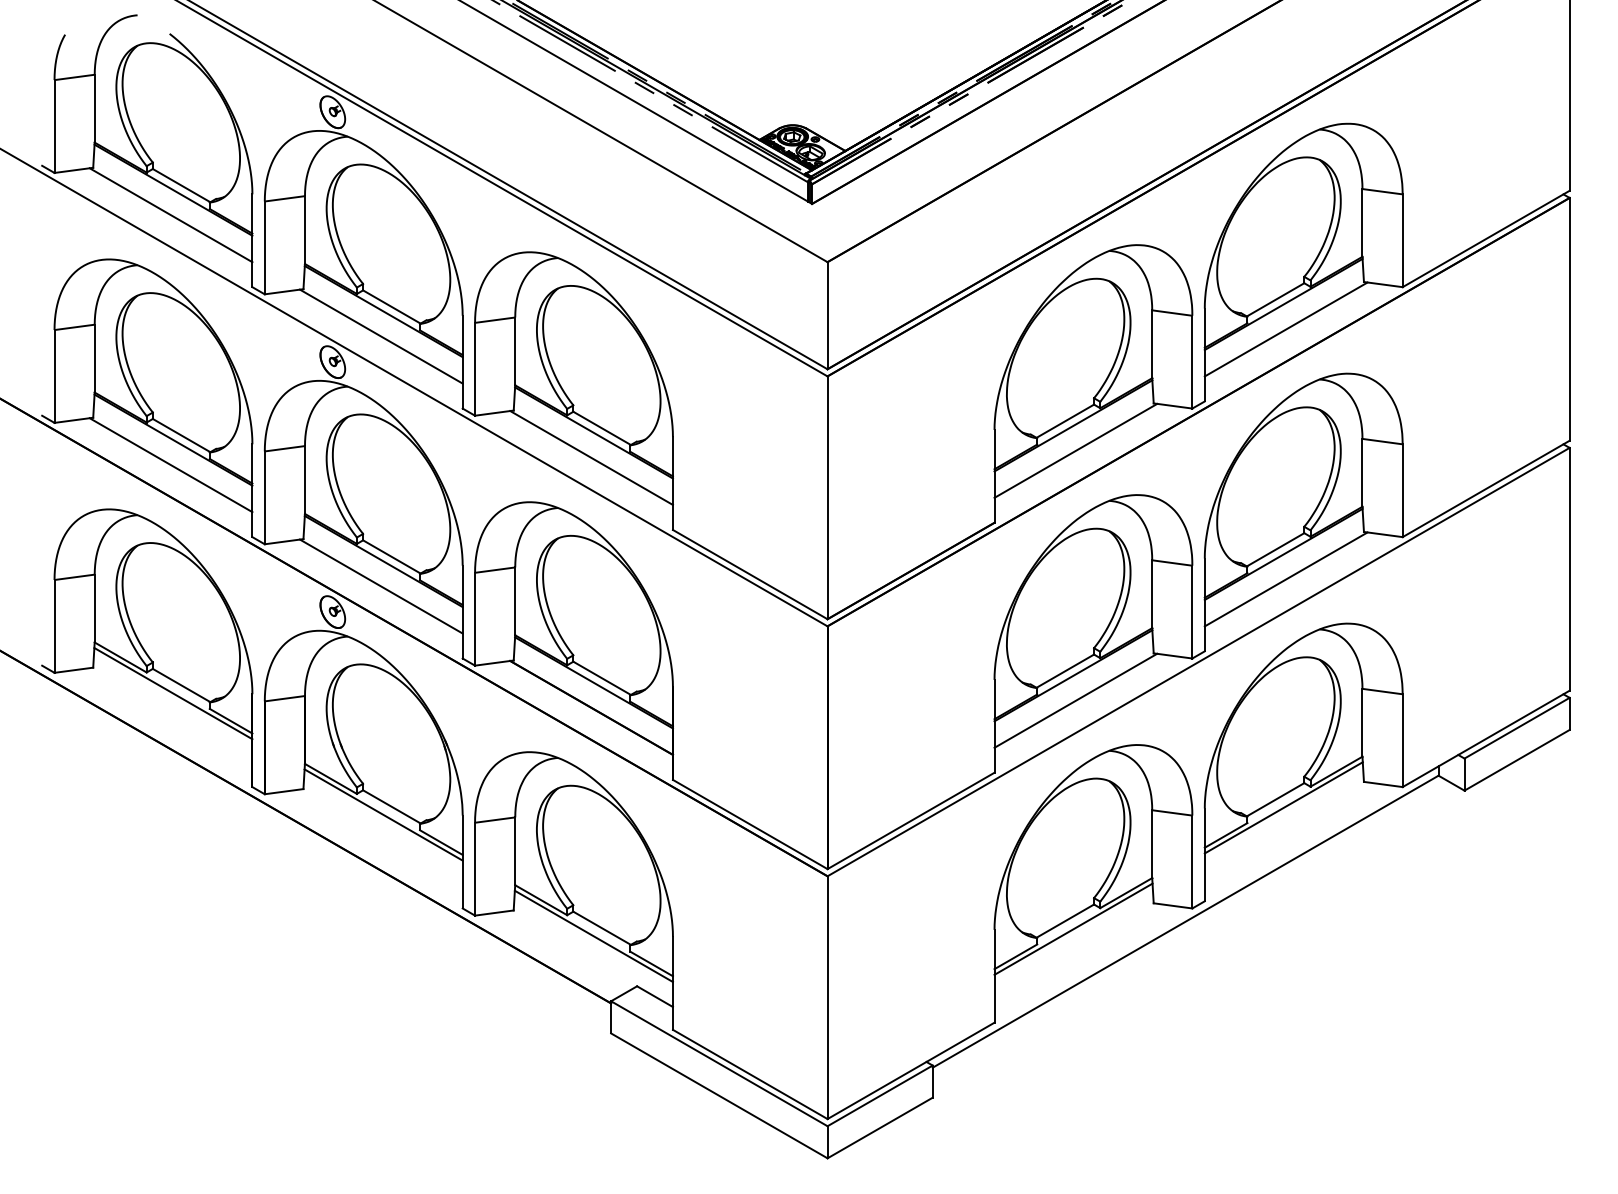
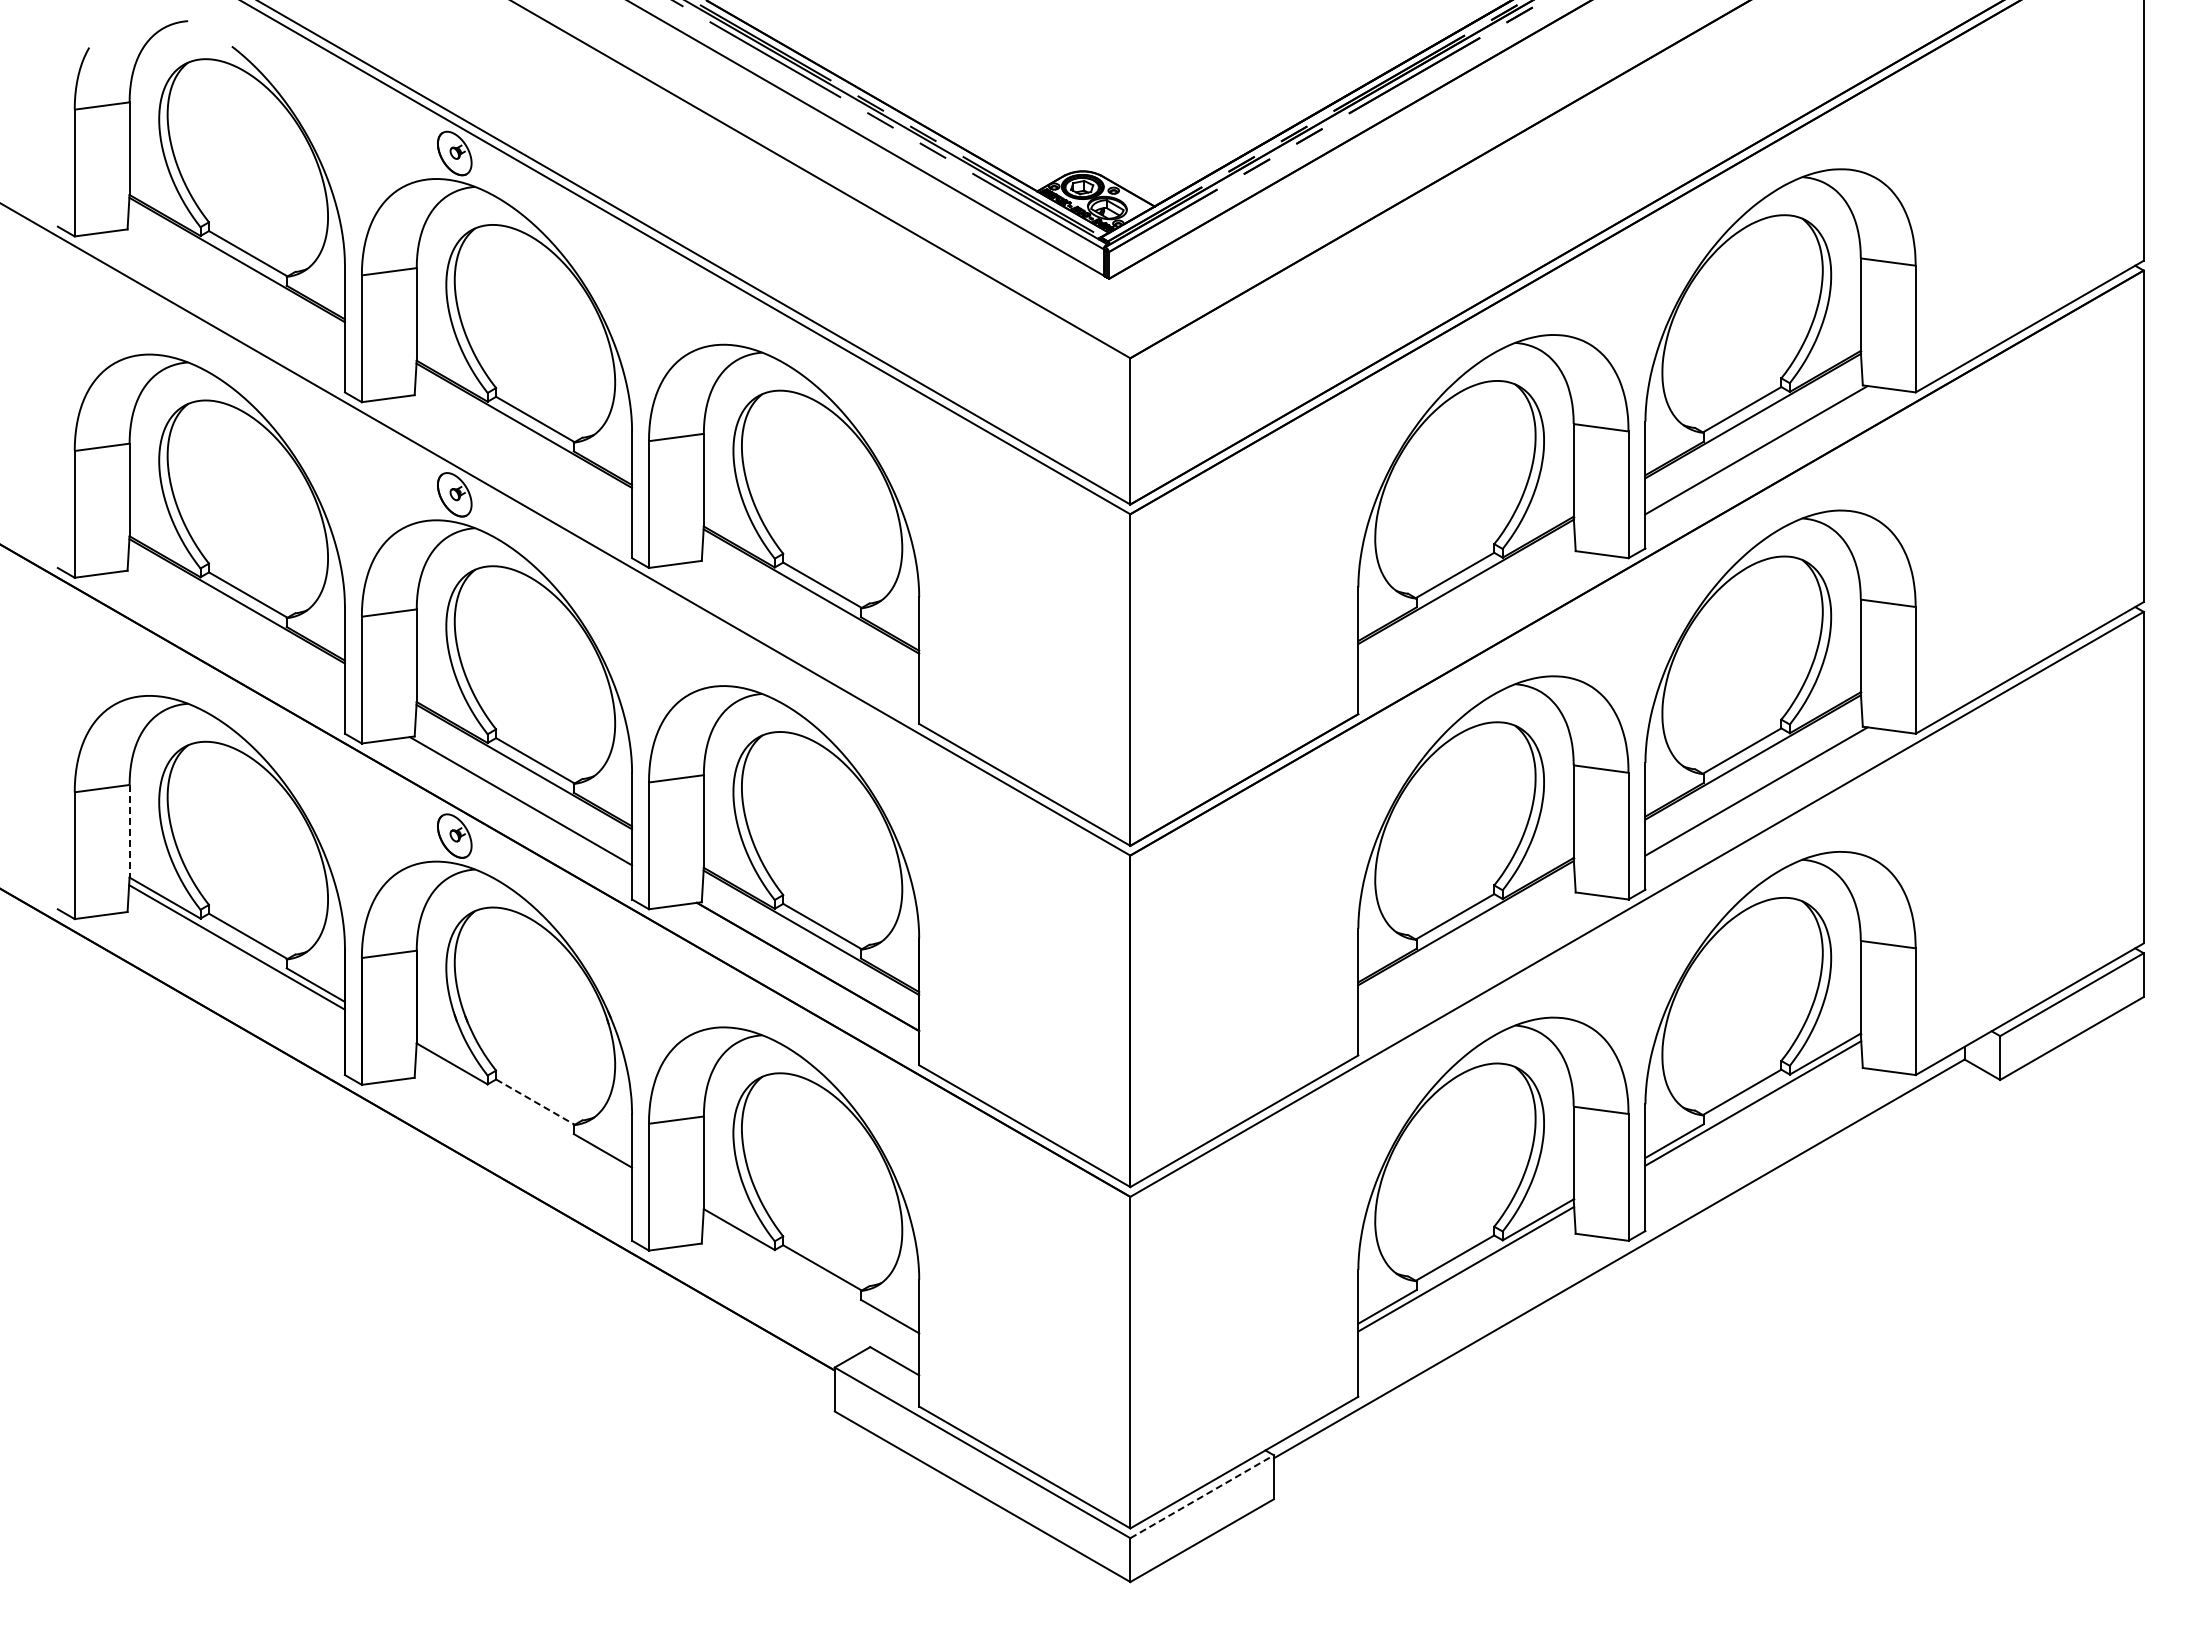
line: (170, 215) -> (233, 294), removed
line: (380, 336) -> (520, 459), removed
line: (1075, 450) -> (1469, 615), removed
line: (591, 457) -> (808, 625), removed
line: (170, 465) -> (233, 635), removed
line: (94, 608) -> (129, 831), solid -> dashed
line: (1075, 700) -> (1469, 957), removed
line: (391, 807) -> (535, 1102), solid -> dashed
line: (383, 814) -> (524, 1112), removed
line: (594, 936) -> (811, 1278), removed
line: (880, 1095) -> (1202, 1496), solid -> dashed

